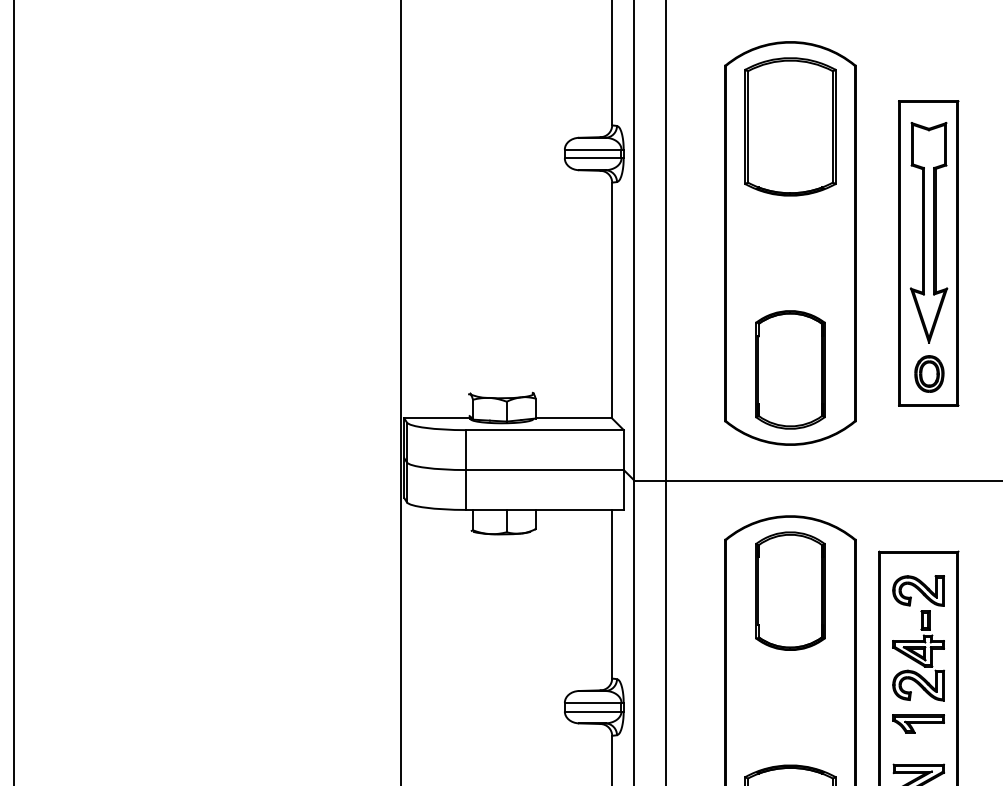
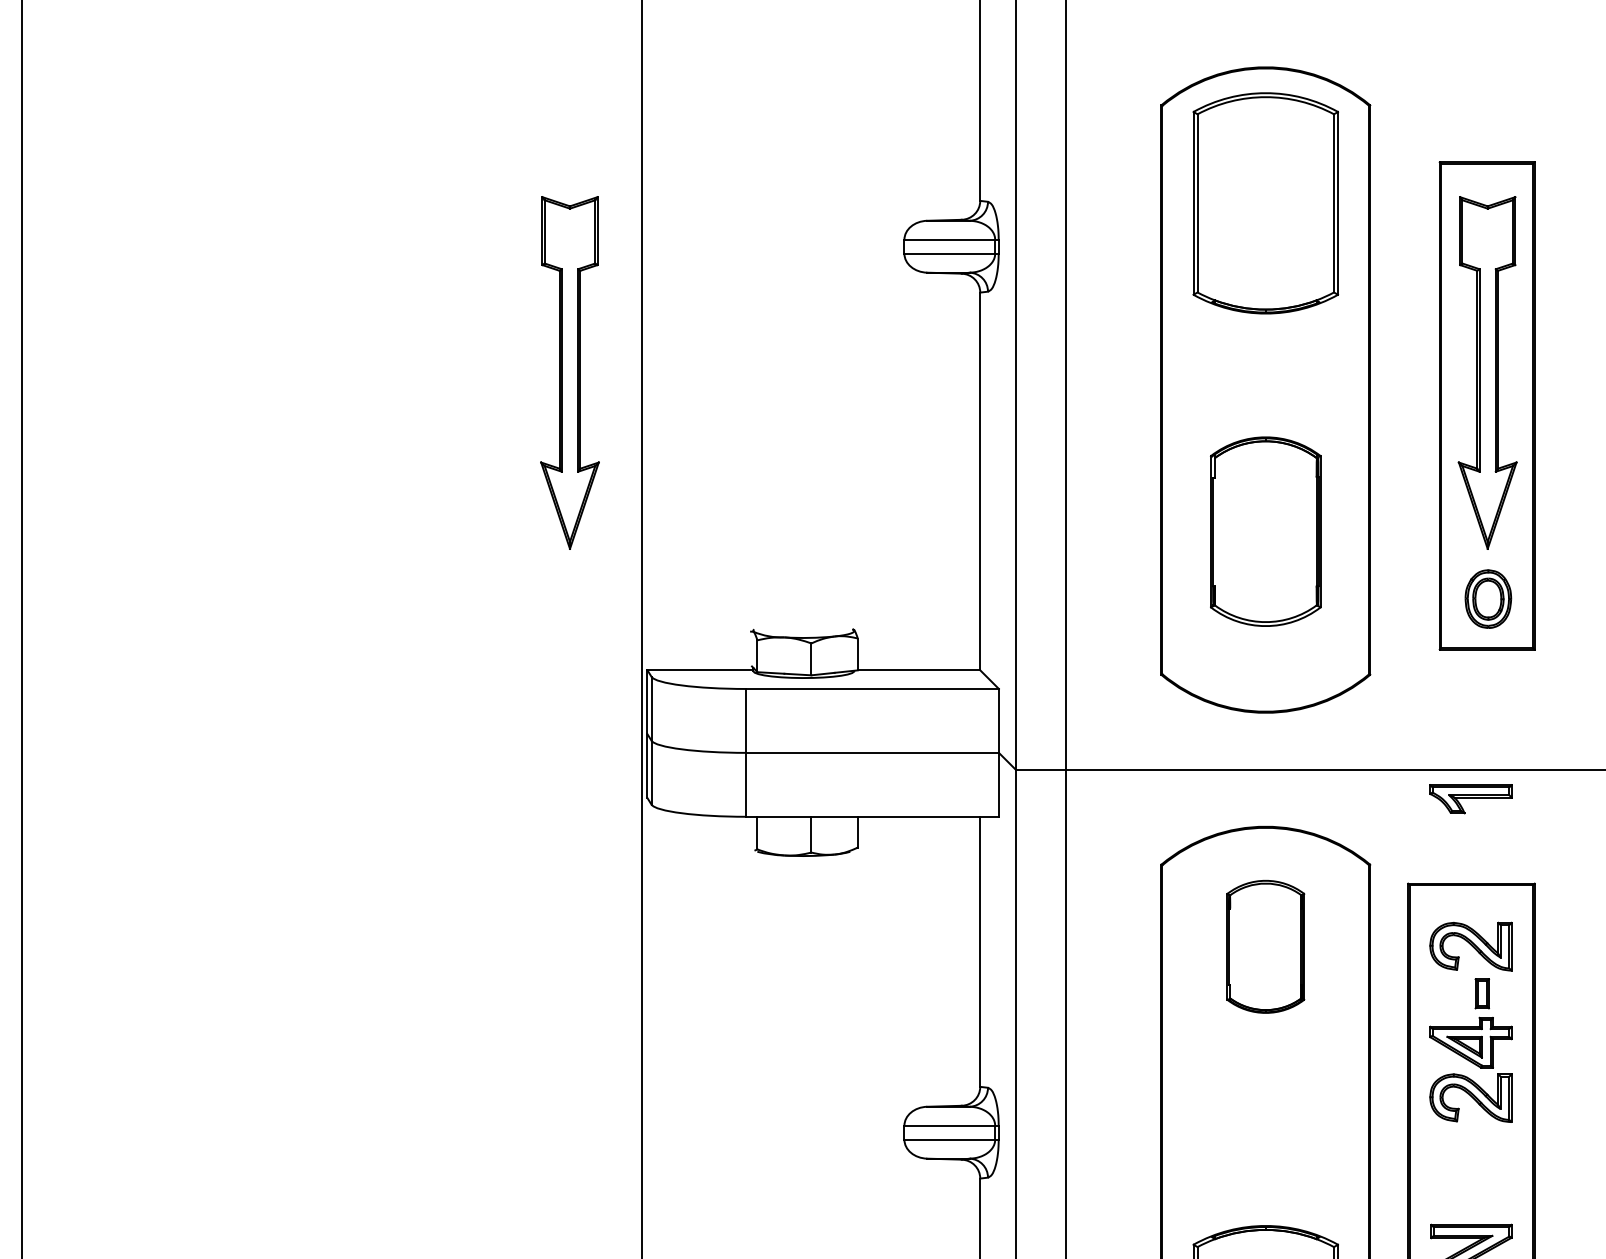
part: (355, 232) -> (569, 372), added
part: (790, 369) -> (1265, 531), moved
part: (790, 590) -> (1265, 945), size x0.7
part: (918, 723) -> (1470, 798), moved

